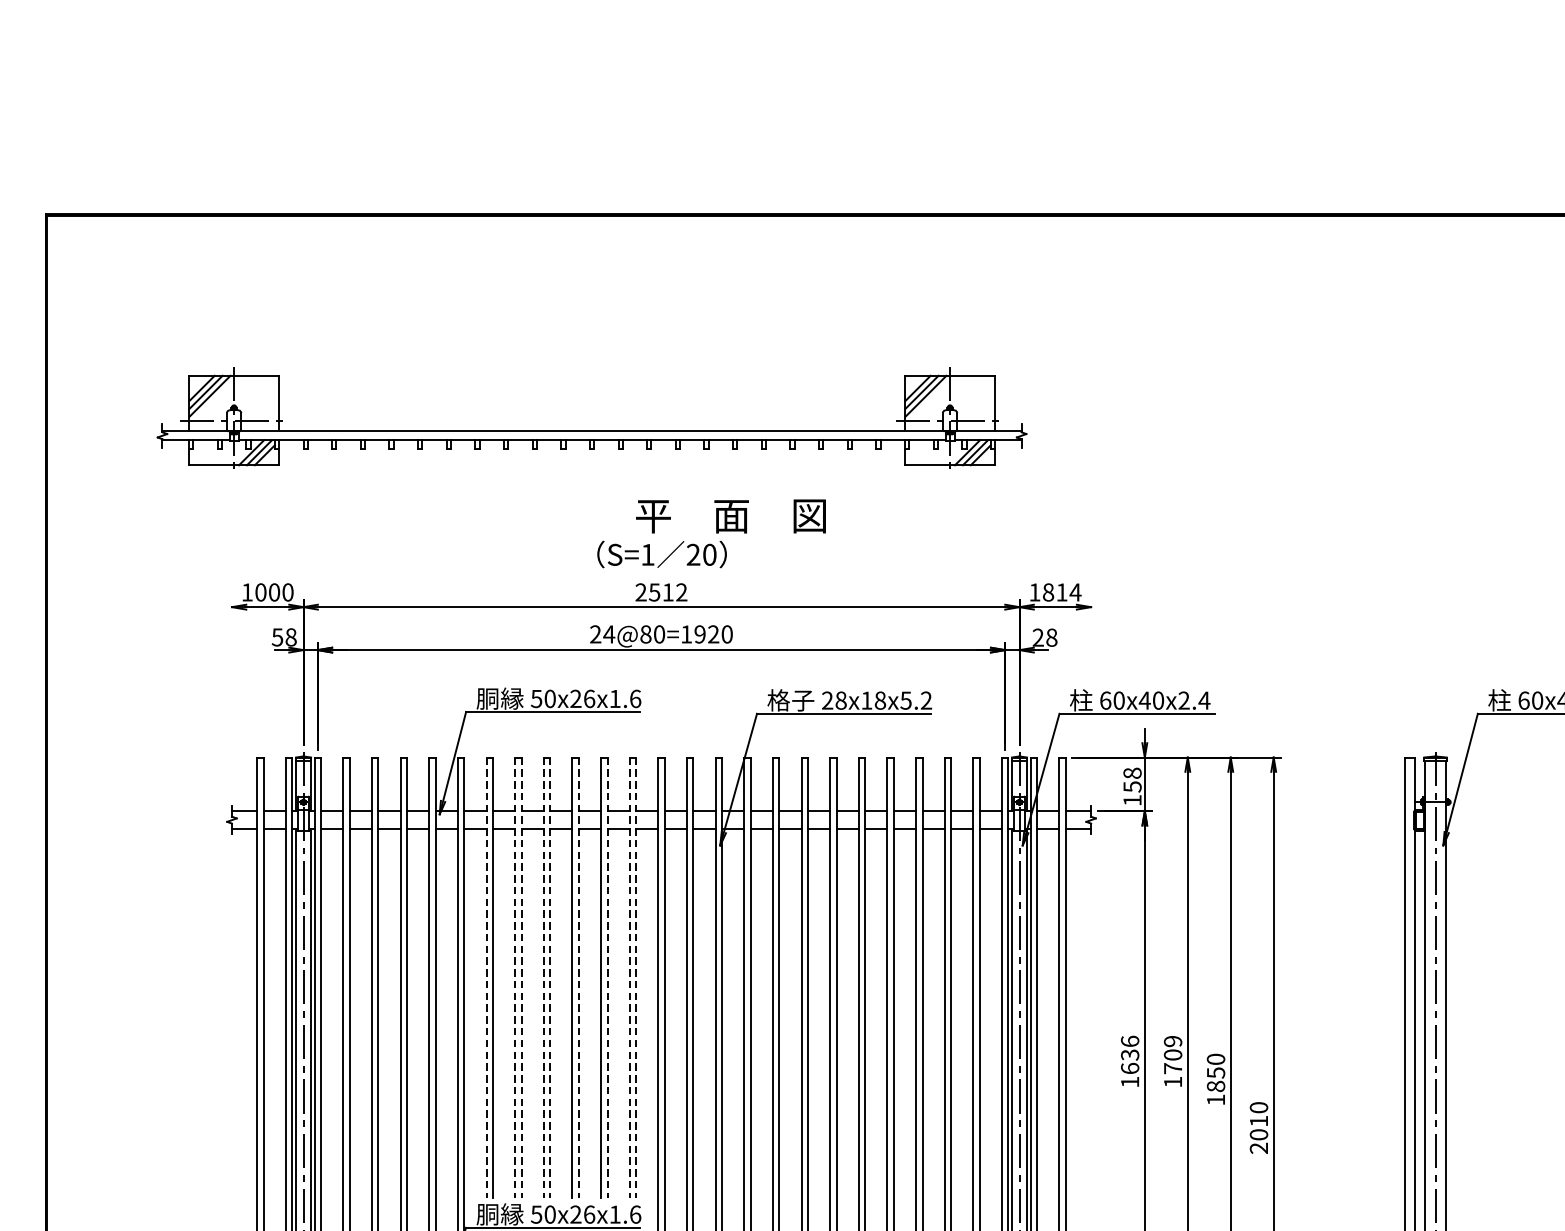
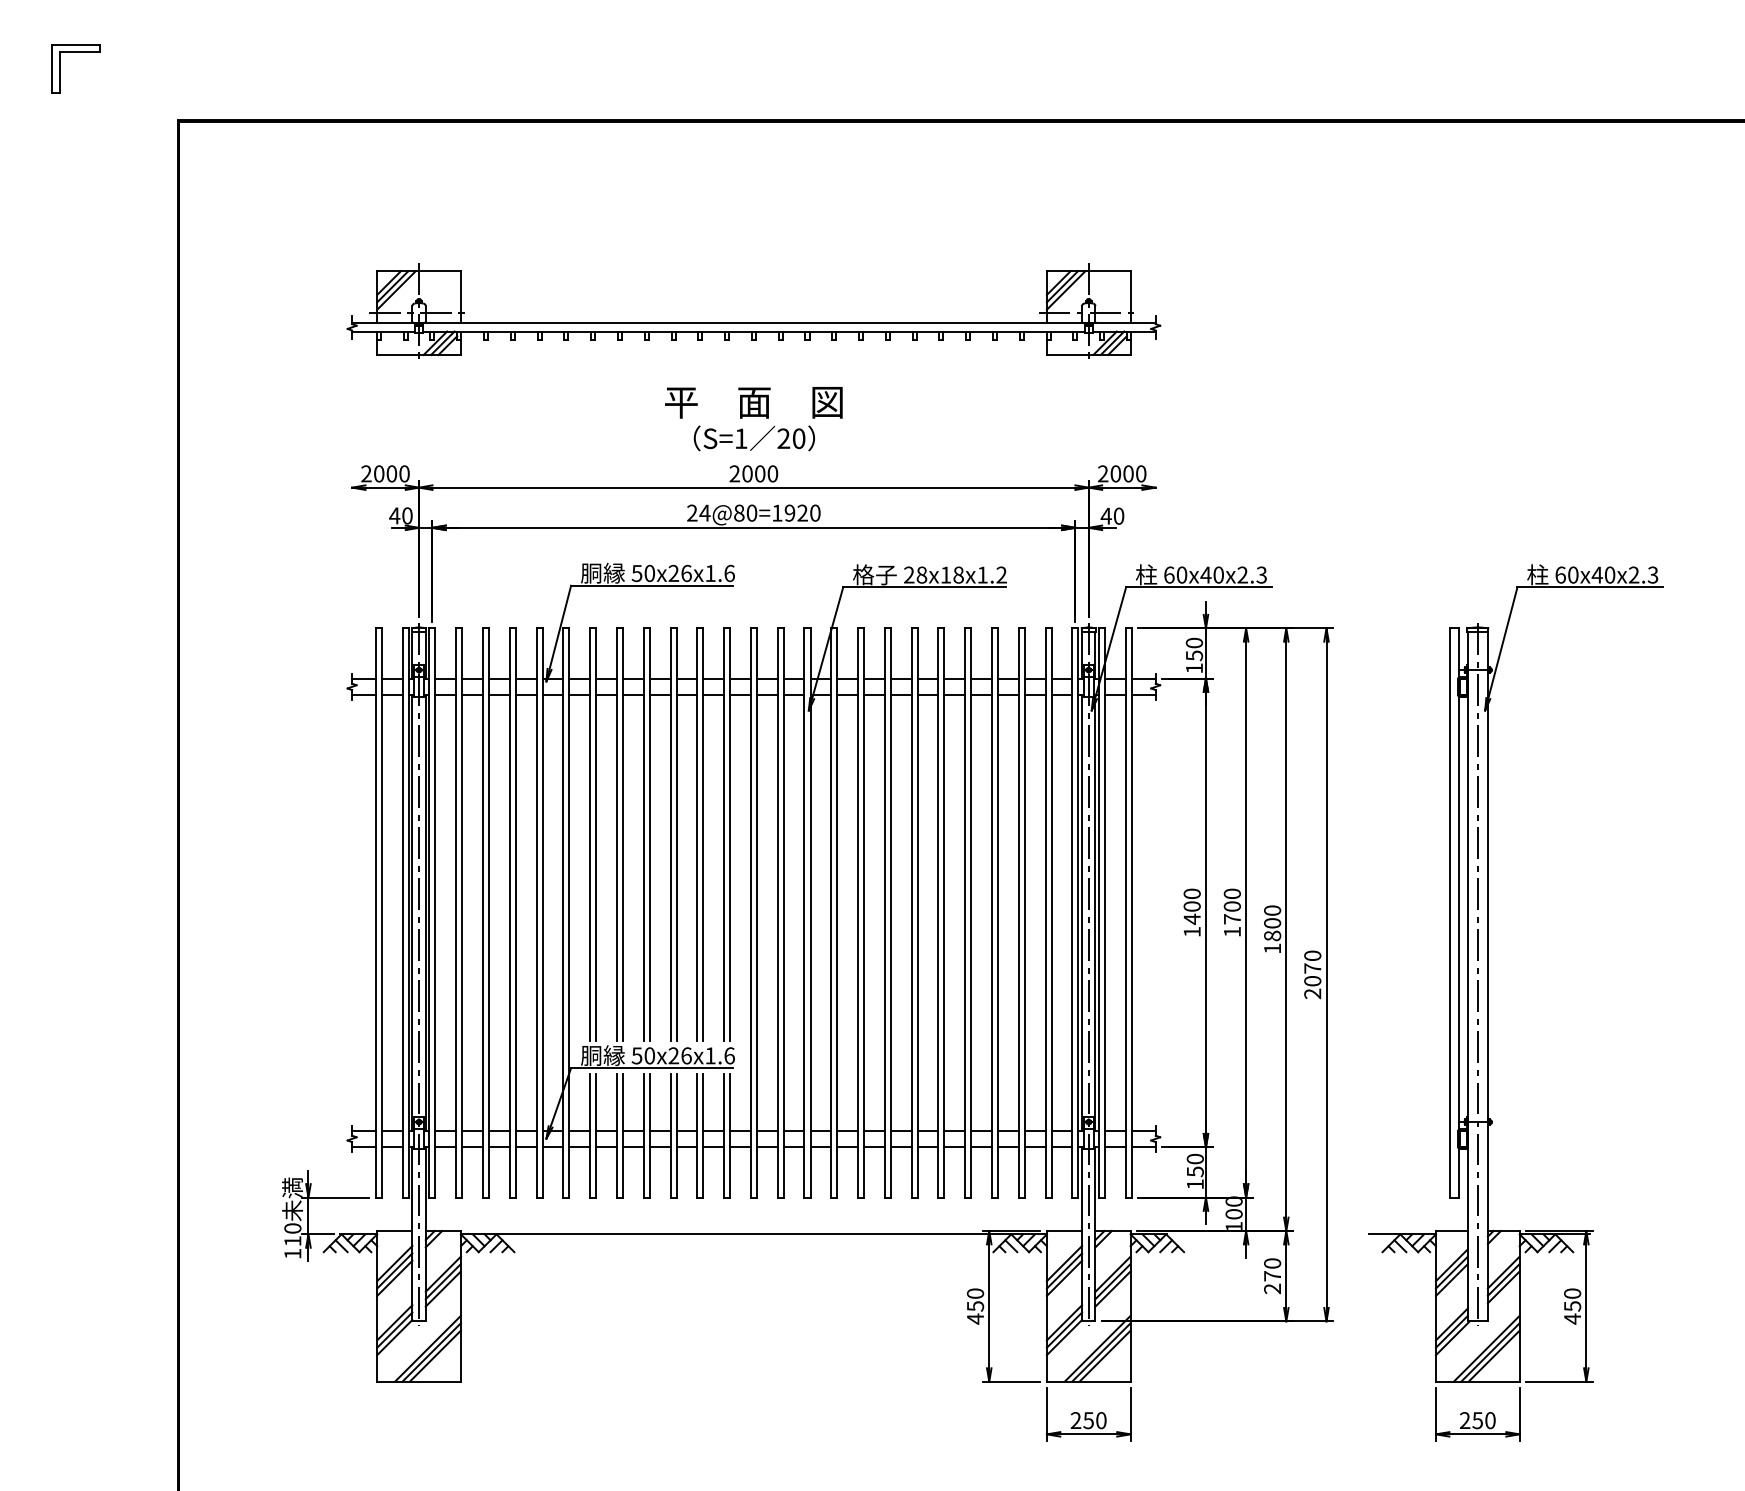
part: (591, 430) -> (753, 322), moved
text: (730, 516) -> (753, 402), moved
text: (247, 592) -> (366, 473), 1000 -> 2000
text: (668, 592) -> (760, 473), 2512 -> 2000
text: (1055, 592) -> (1122, 473), 1814 -> 2000
text: (283, 636) -> (400, 515), 58 -> 40
text: (1044, 636) -> (1112, 515), 28 -> 40
text: (905, 700) -> (982, 574), 28x18x5.2 -> 28x18x1.2
text: (1204, 700) -> (1261, 574), 60x40x2.4 -> 60x40x2.3
text: (1132, 772) -> (1194, 642), 158 -> 150
line: (486, 979) -> (590, 835), dashed -> solid
line: (514, 979) -> (616, 835), dashed -> solid
line: (522, 979) -> (623, 835), dashed -> solid
line: (543, 979) -> (643, 835), dashed -> solid
line: (549, 979) -> (649, 835), dashed -> solid
line: (578, 979) -> (676, 835), dashed -> solid
line: (607, 979) -> (703, 835), dashed -> solid
line: (630, 979) -> (724, 835), dashed -> solid
line: (636, 979) -> (730, 835), dashed -> solid
text: (1173, 1041) -> (1232, 893), 1709 -> 1700
text: (1129, 1054) -> (1191, 906), 1636 -> 1400
text: (1215, 1073) -> (1272, 923), 1850 -> 1800
text: (1258, 1121) -> (1312, 968), 2010 -> 2070

